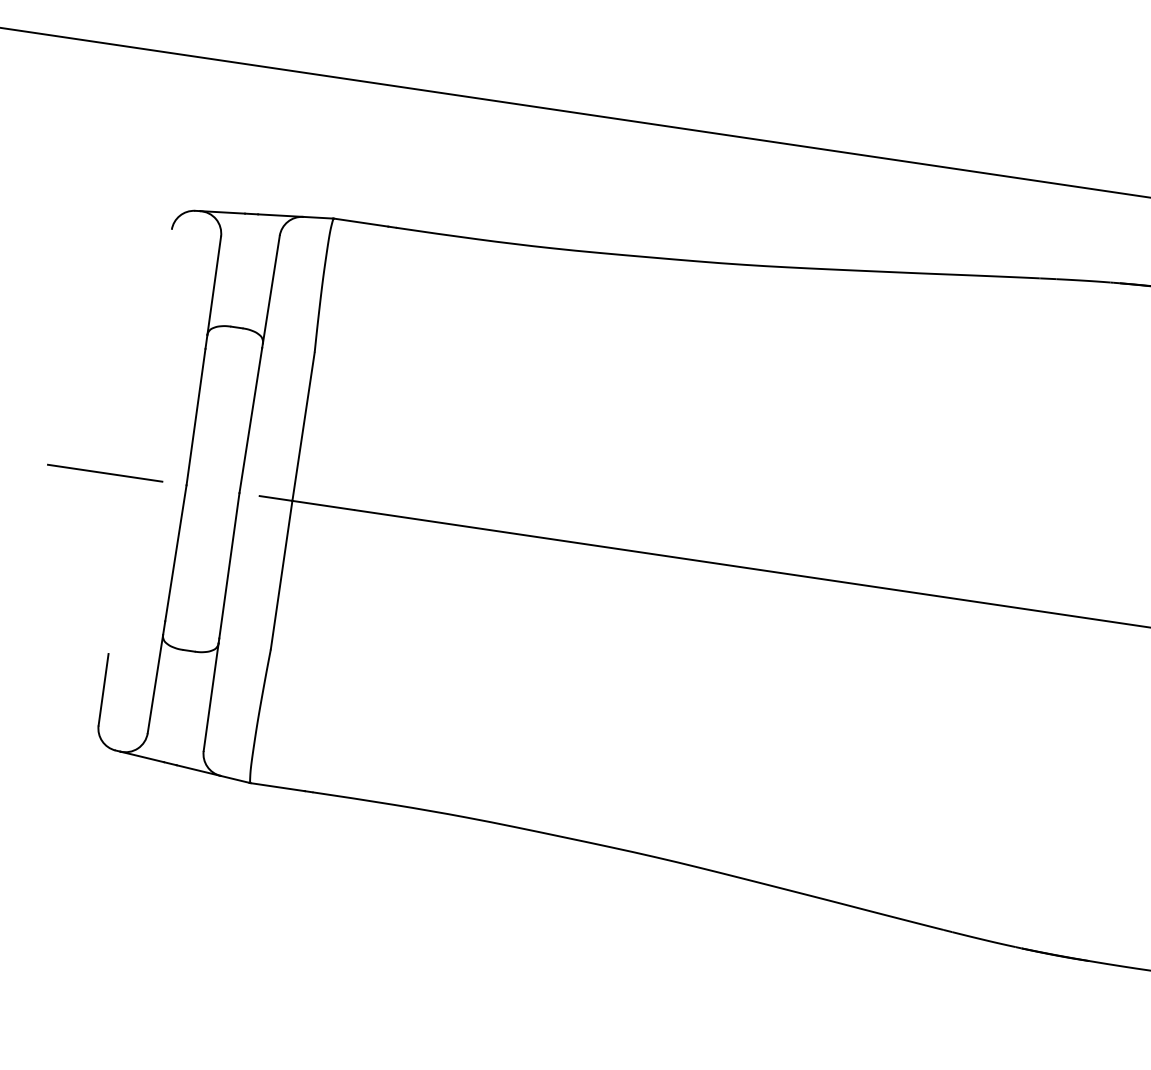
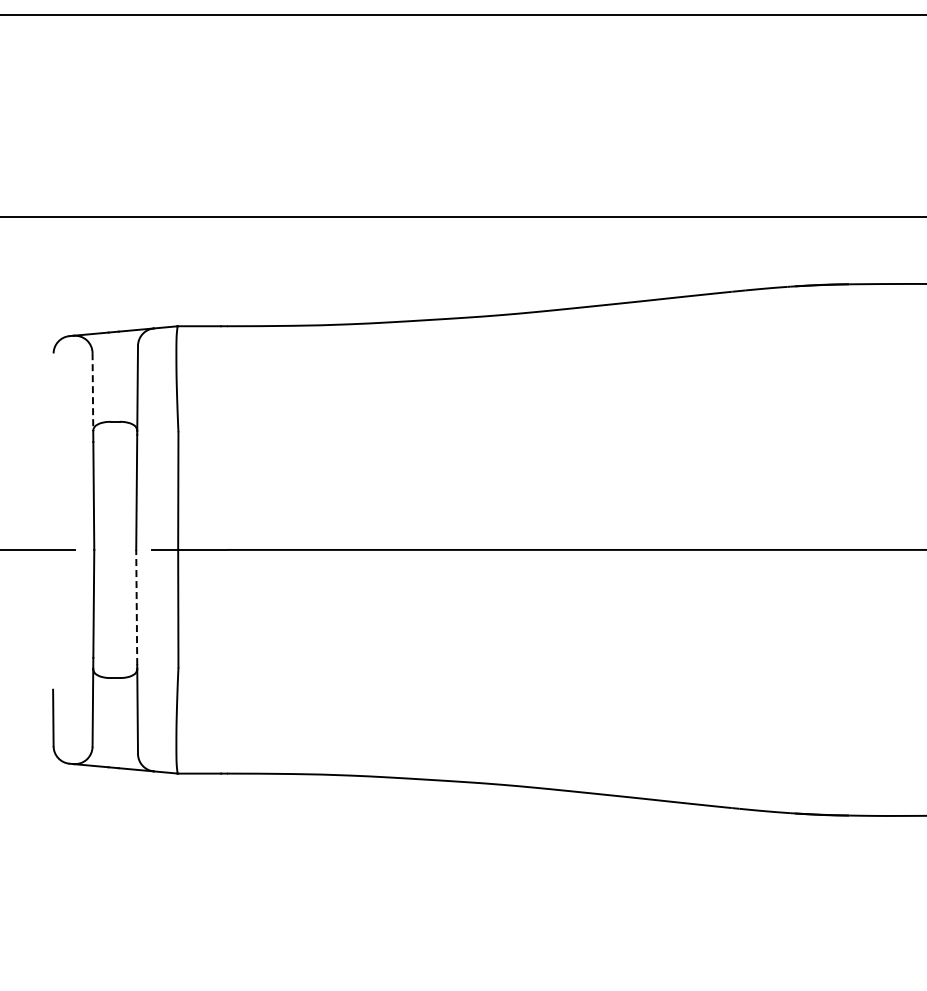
line: (213, 286) -> (92, 392), solid -> dashed
line: (229, 565) -> (136, 607), solid -> dashed

